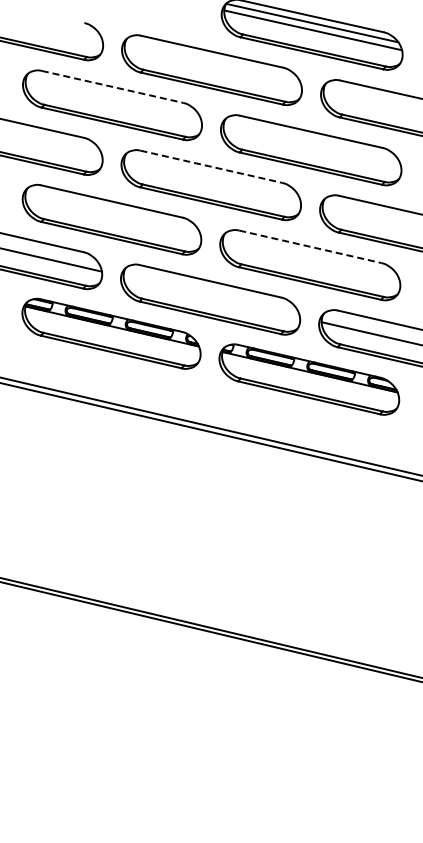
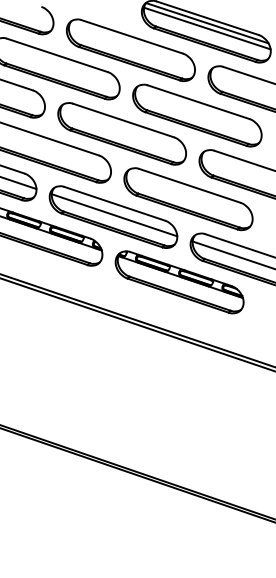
line: (113, 87) -> (57, 55), dashed -> solid
line: (211, 166) -> (123, 120), dashed -> solid
line: (310, 246) -> (189, 185), dashed -> solid
line: (211, 296) -> (114, 214), added

